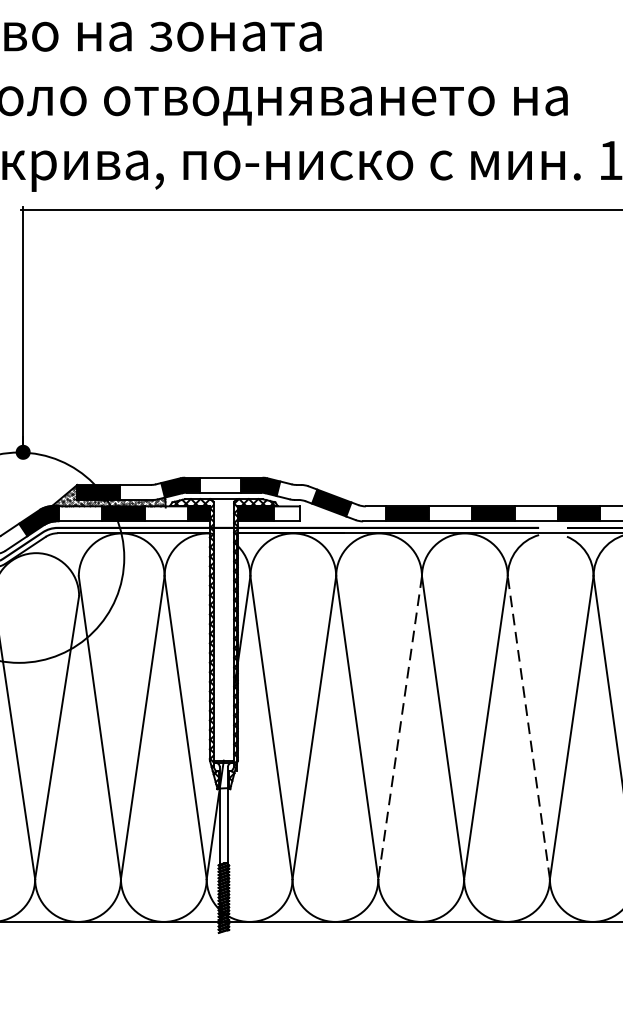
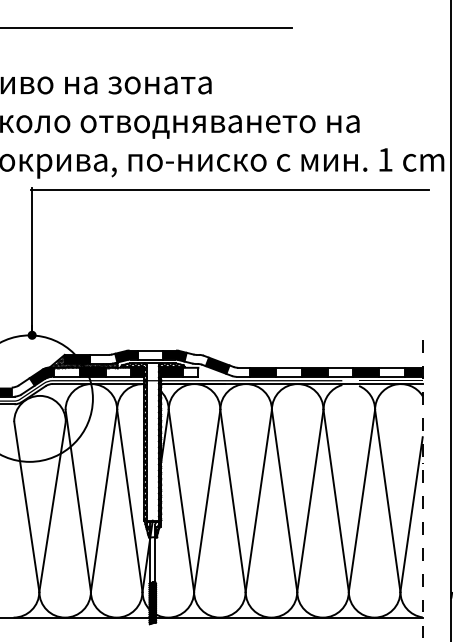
line: (399, 727) -> (258, 500), dashed -> solid
line: (529, 727) -> (336, 500), dashed -> solid

